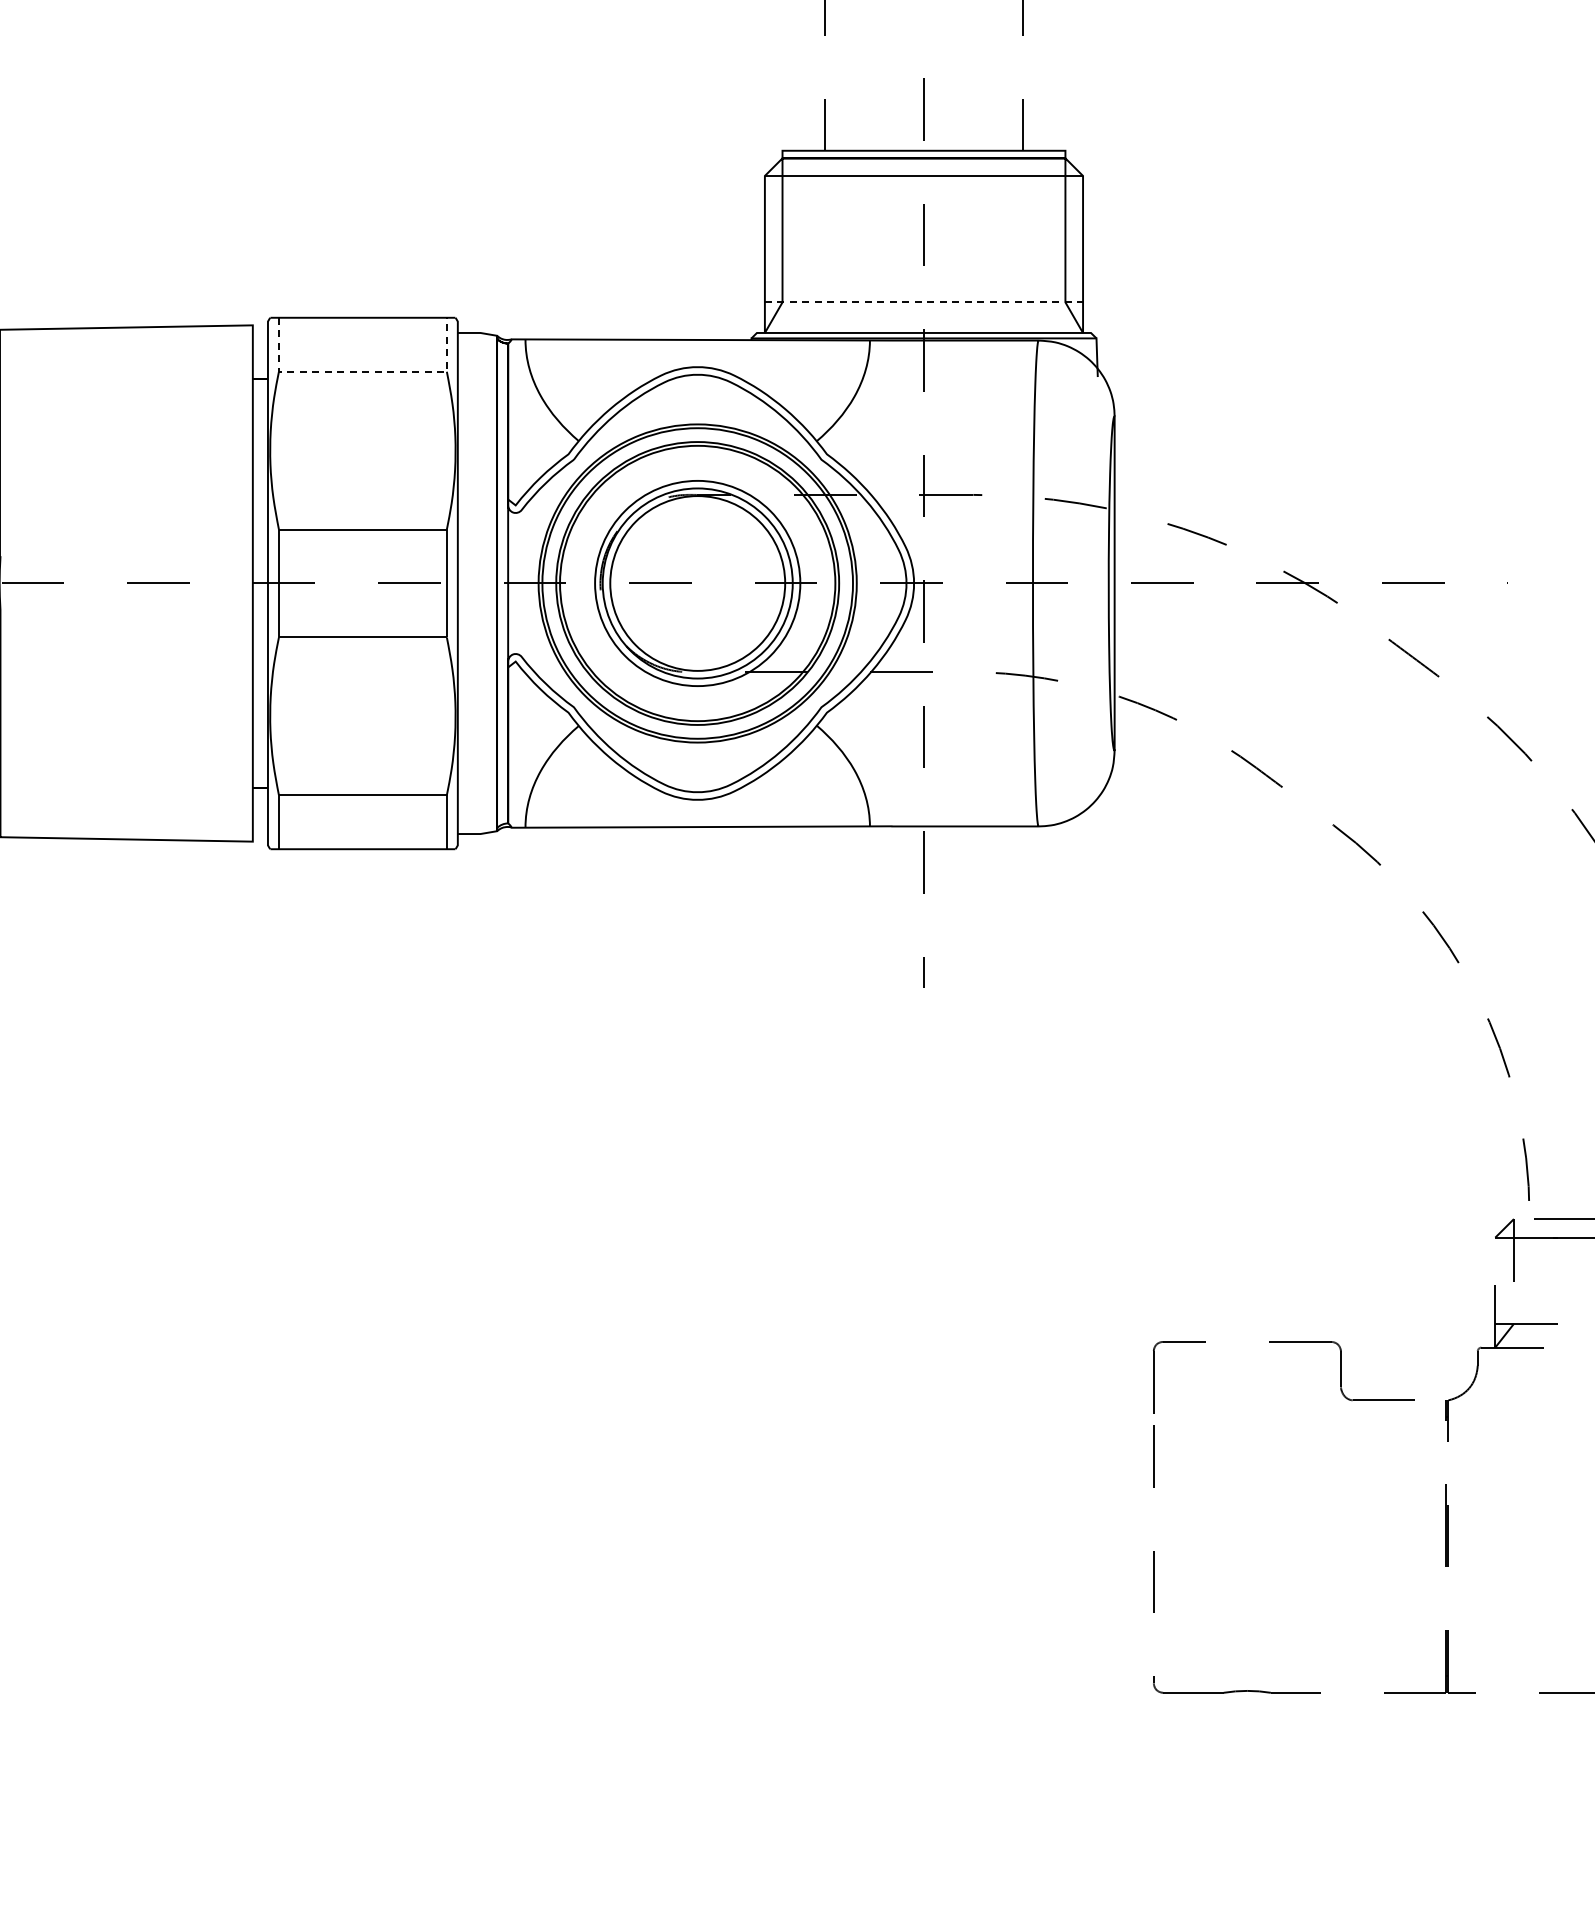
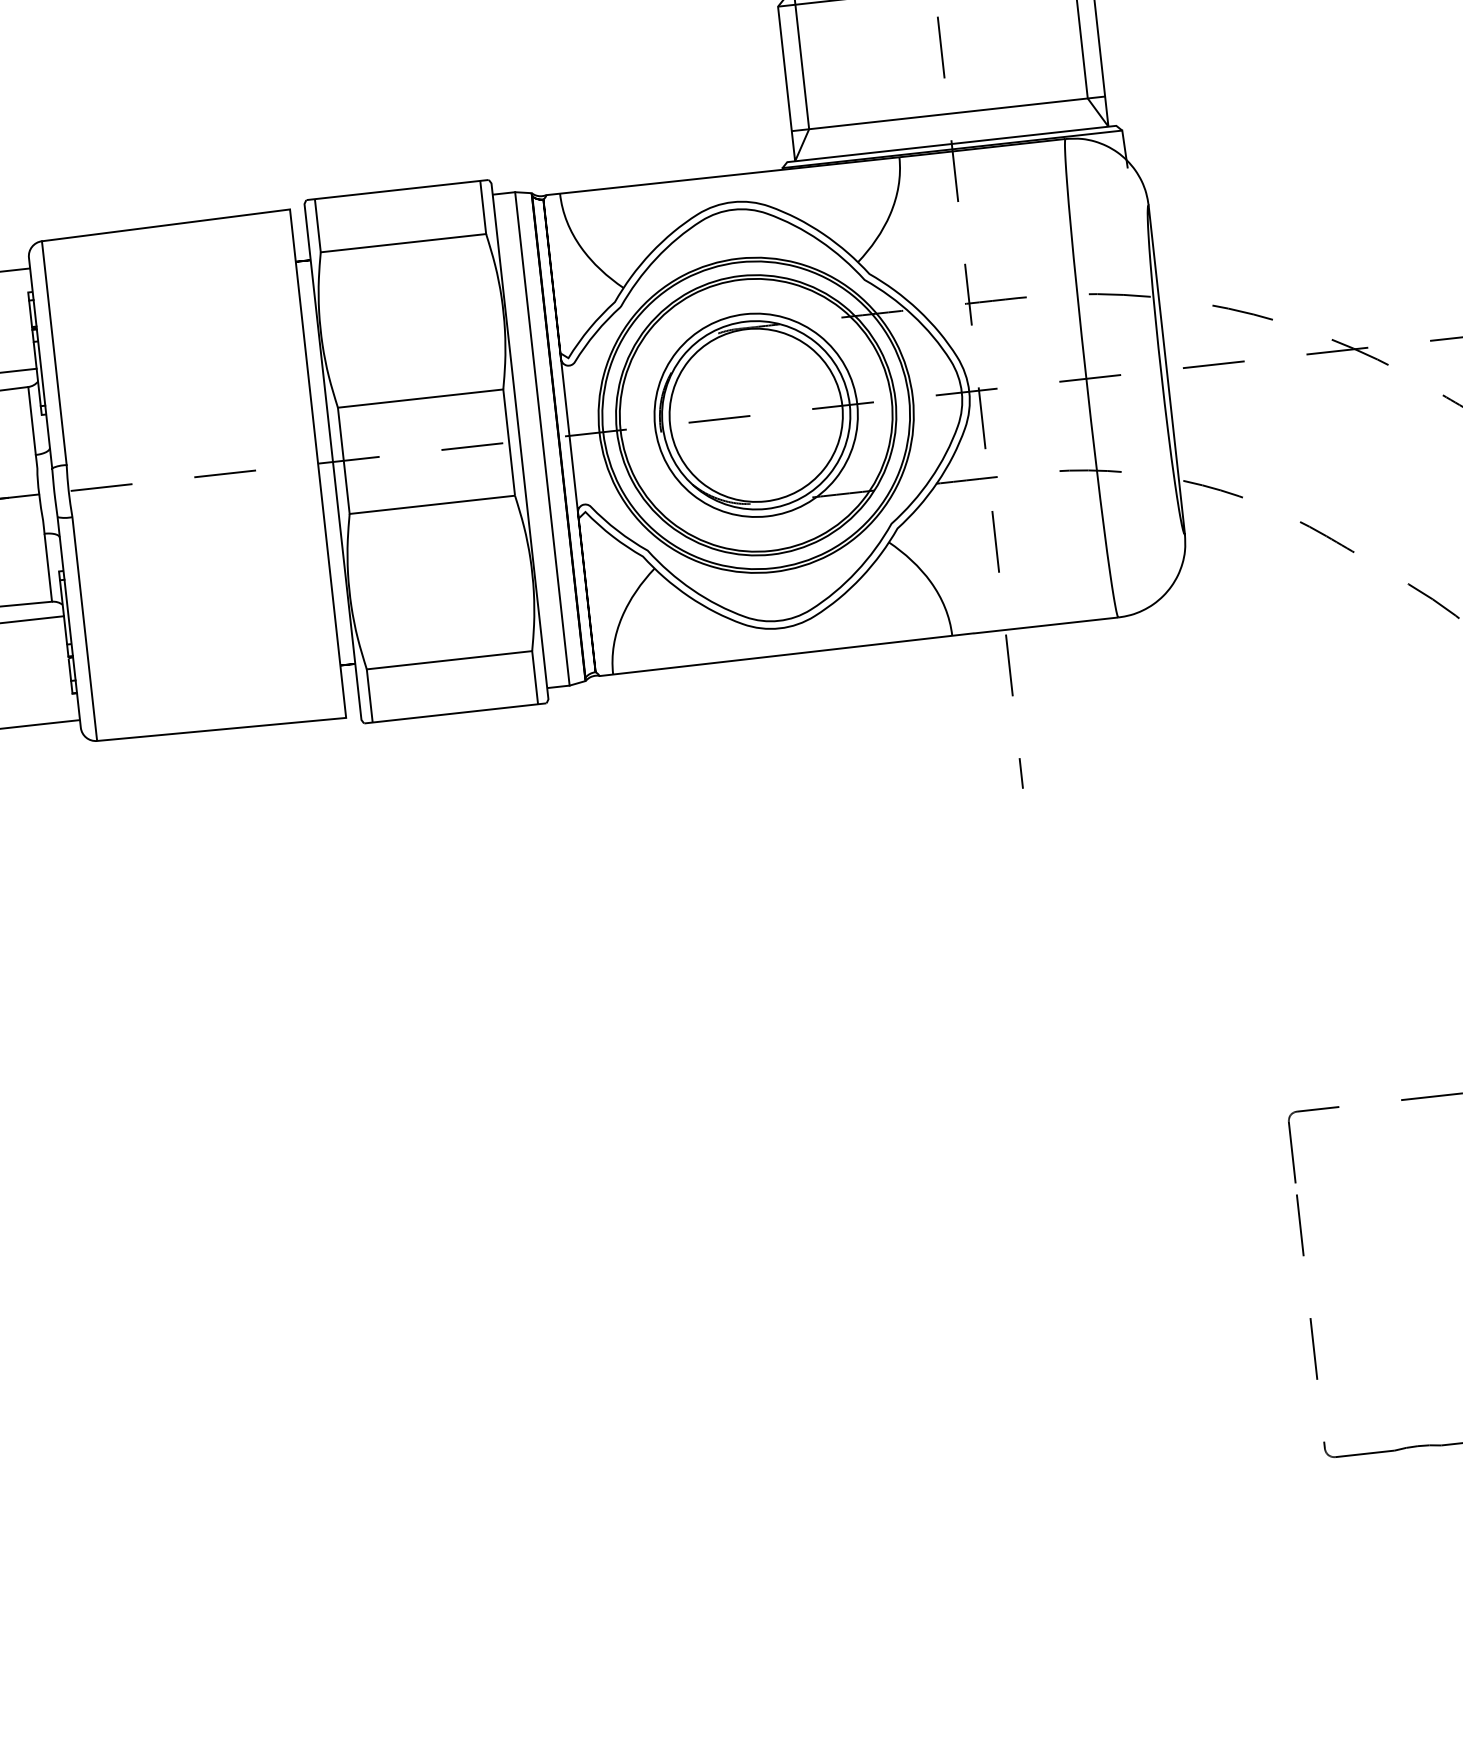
line: (924, 302) -> (949, 113), dashed -> solid
line: (362, 371) -> (403, 242), dashed -> solid
line: (480, 583) -> (542, 438), added

